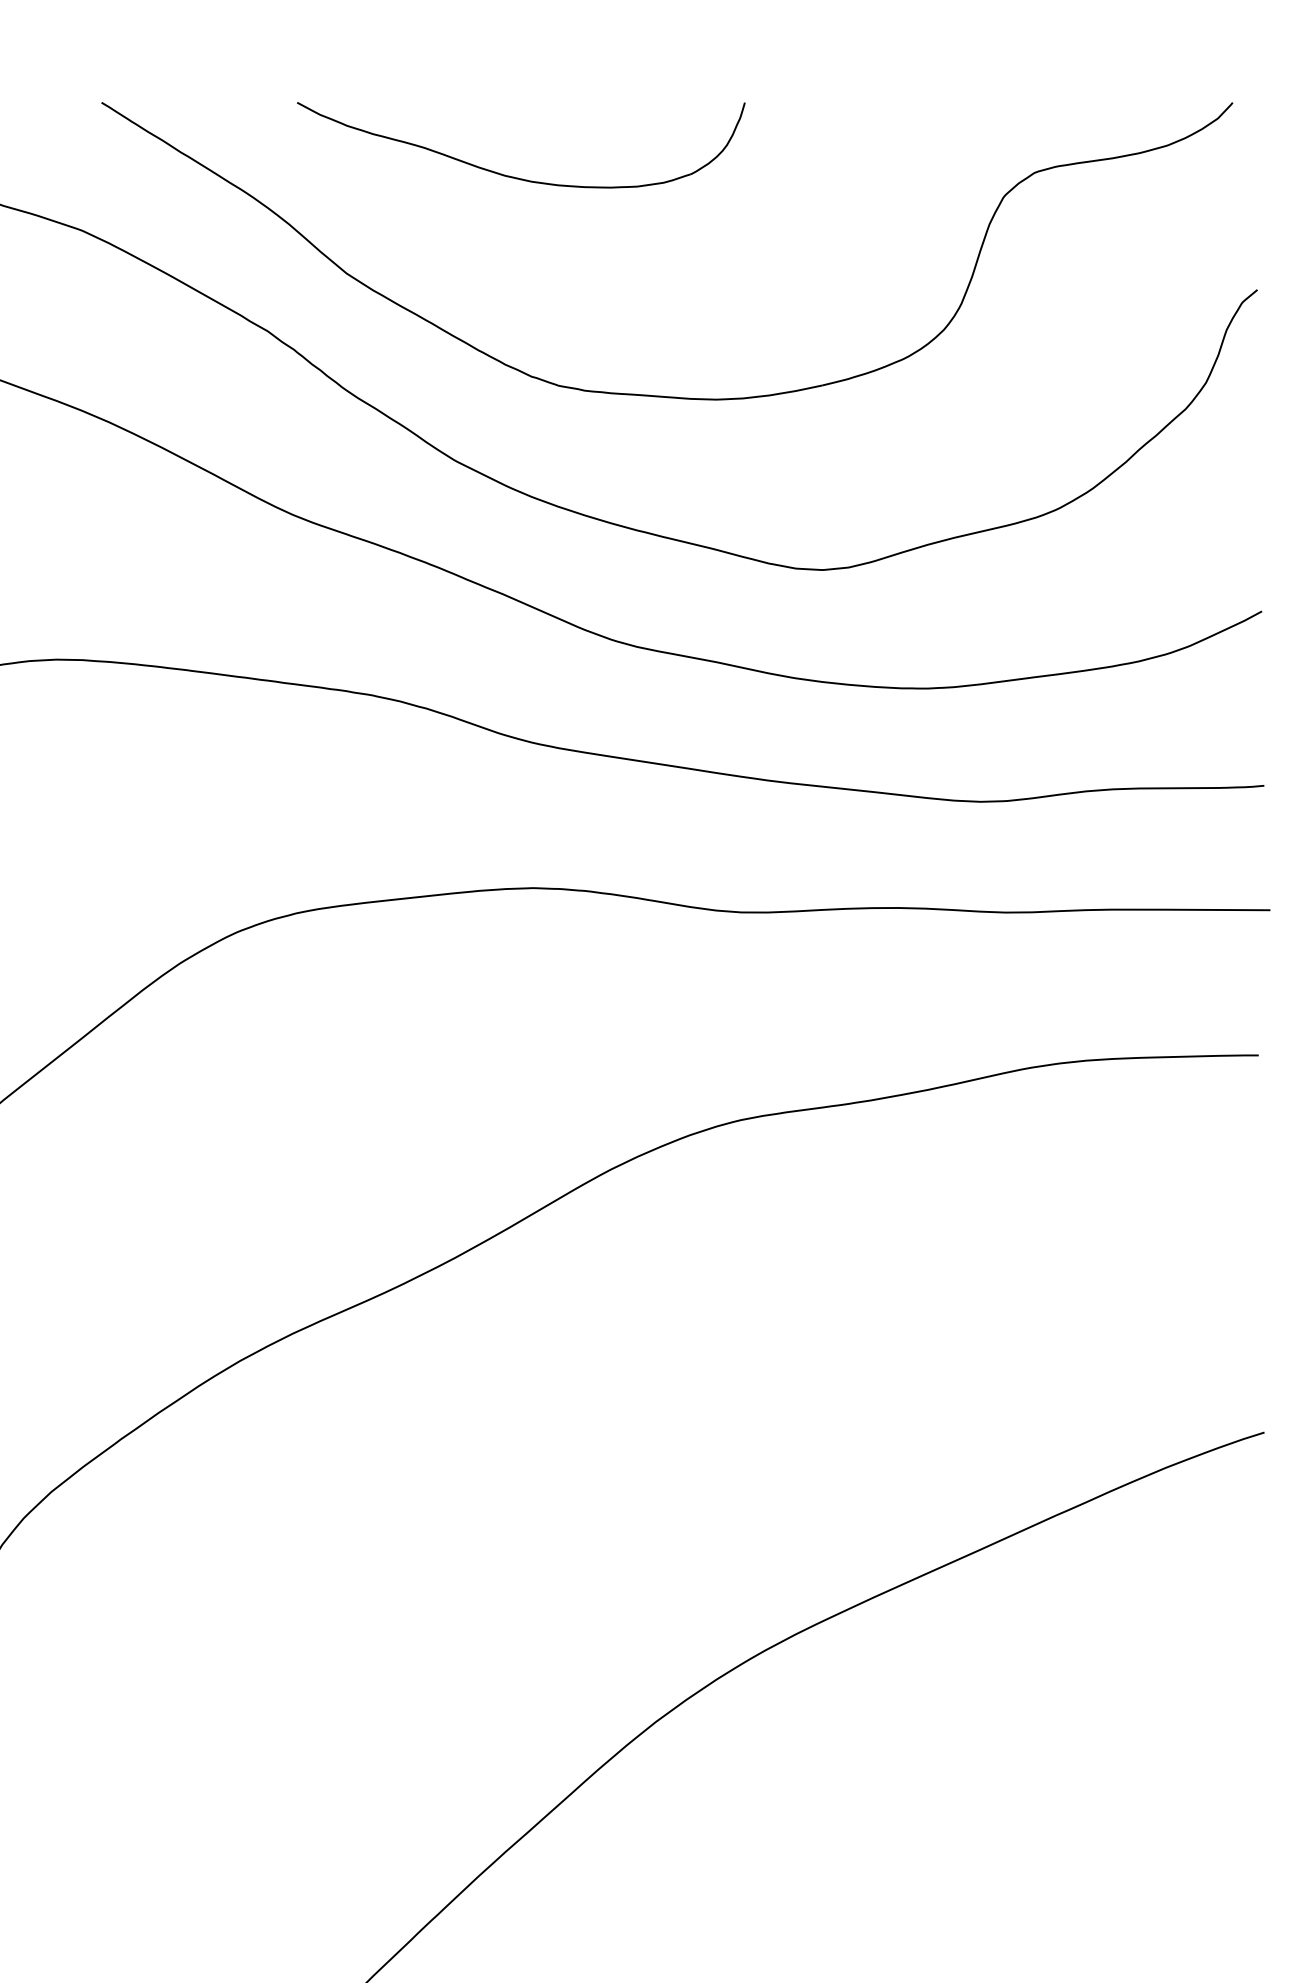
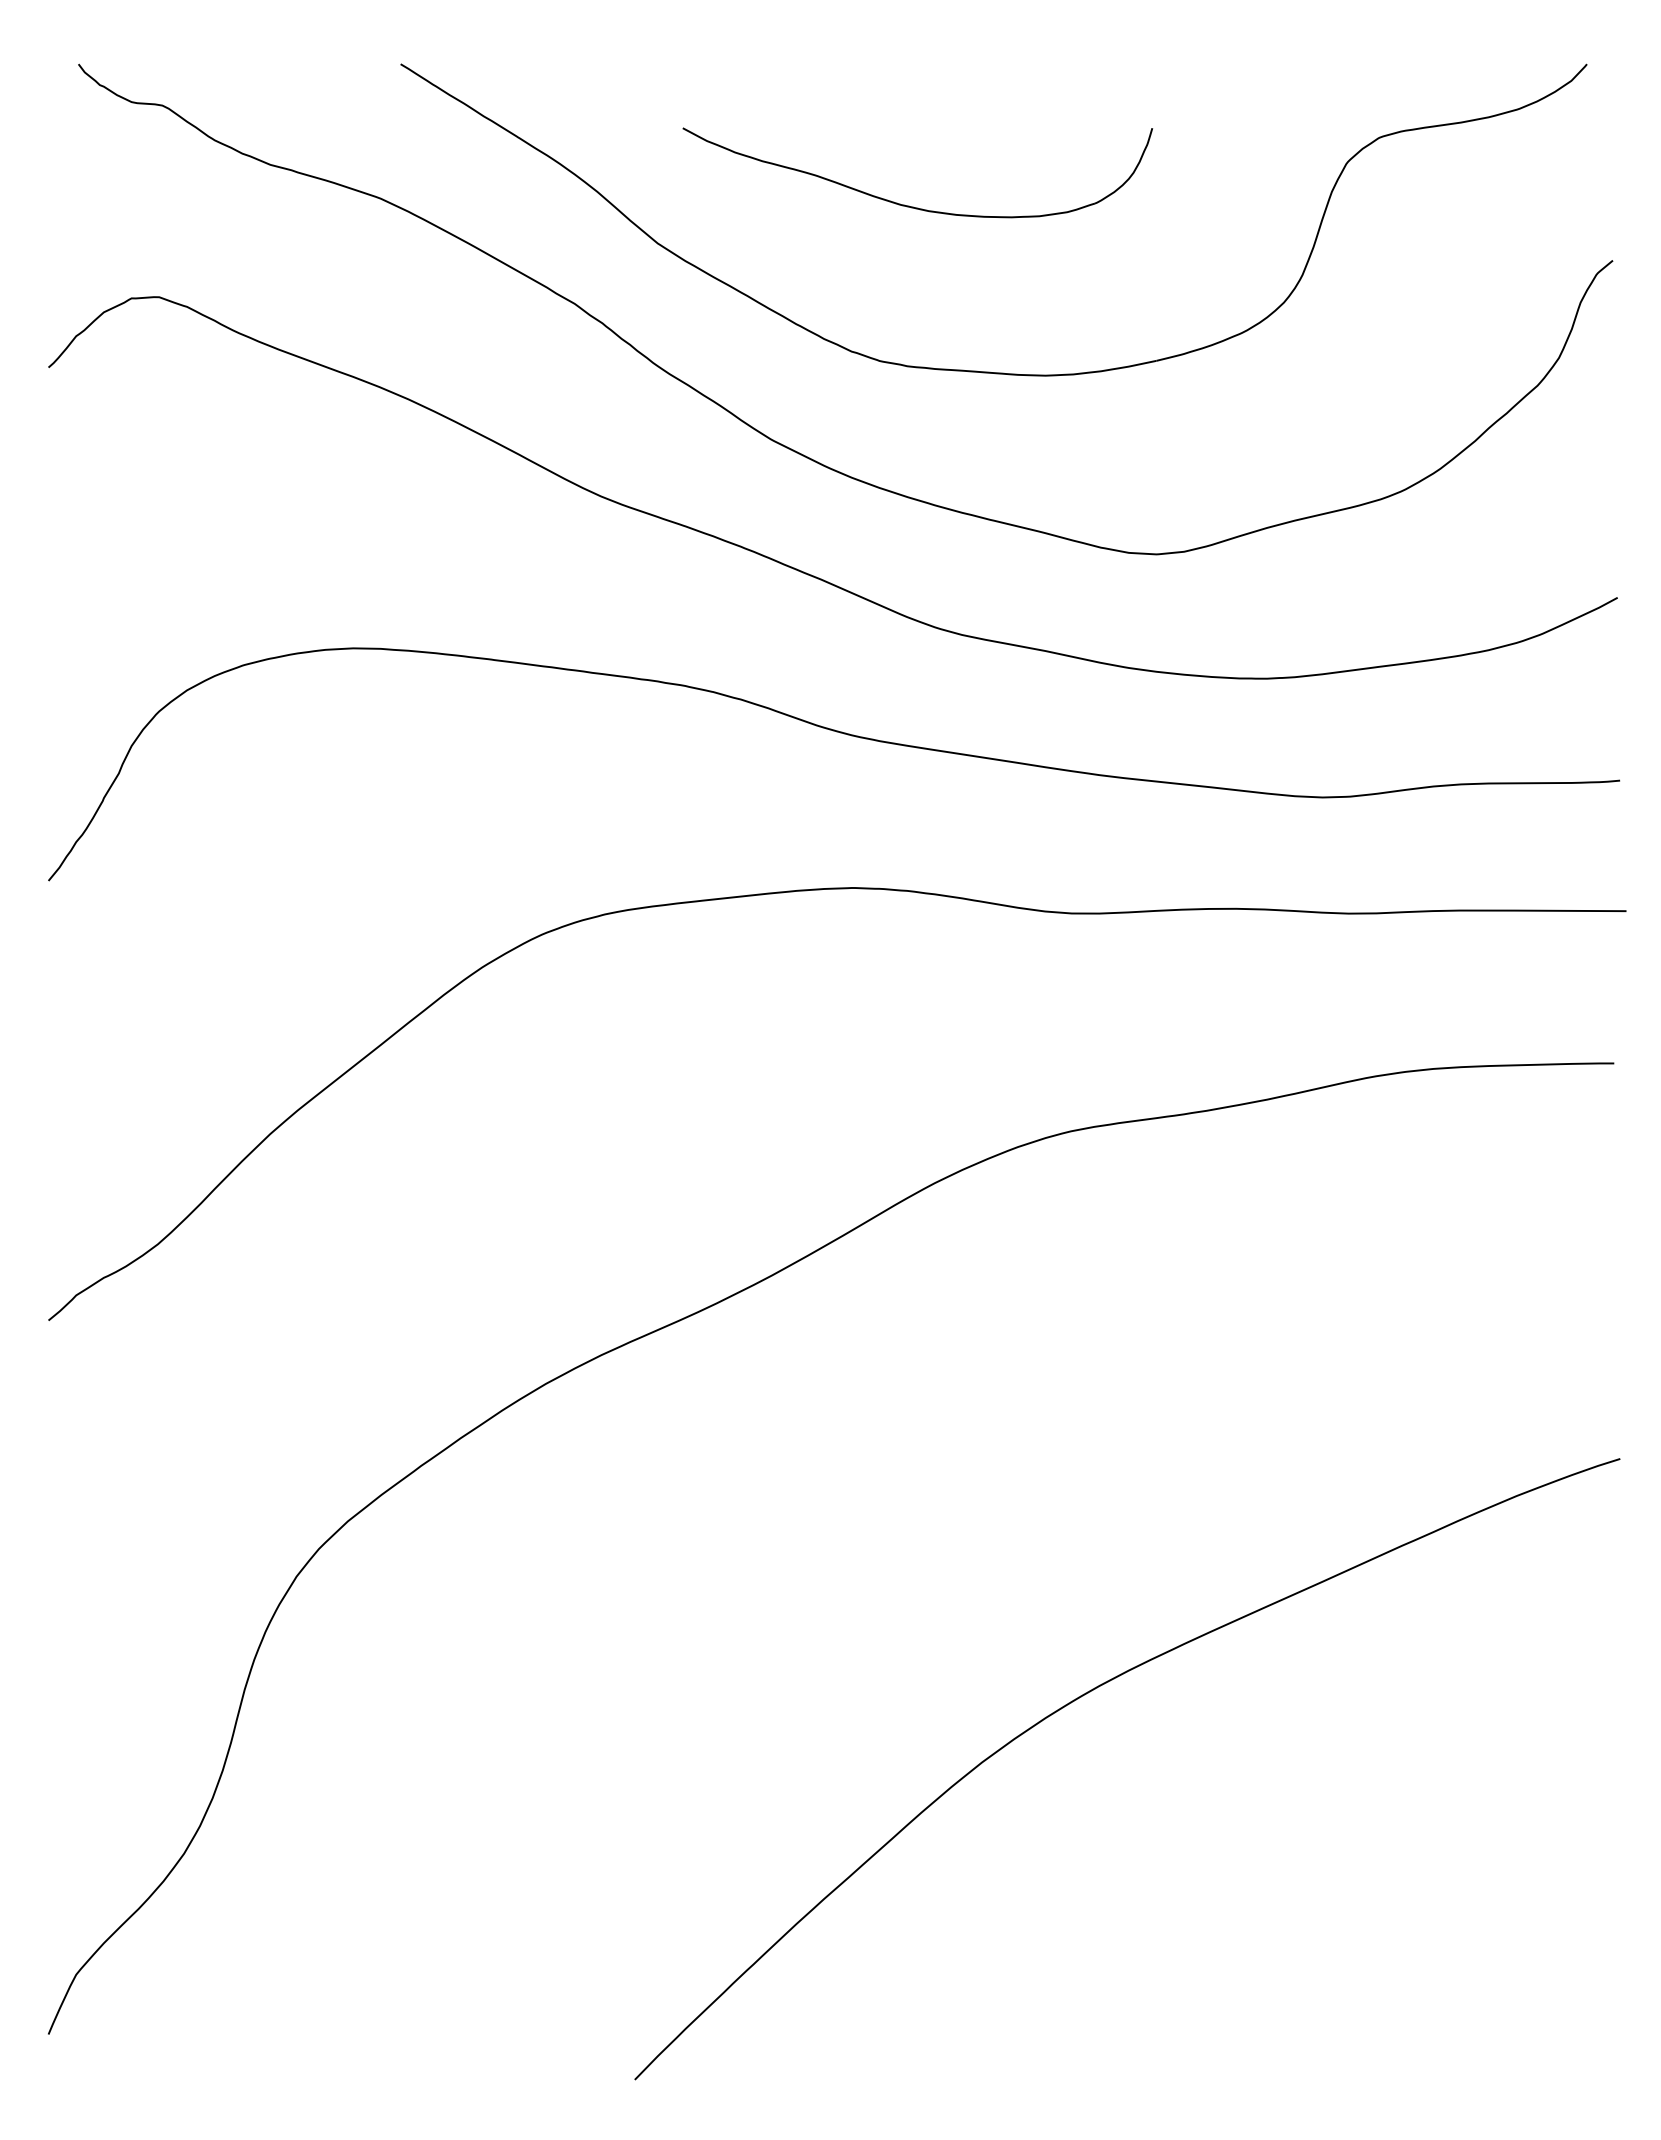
part: (513, 176) -> (909, 205), moved

